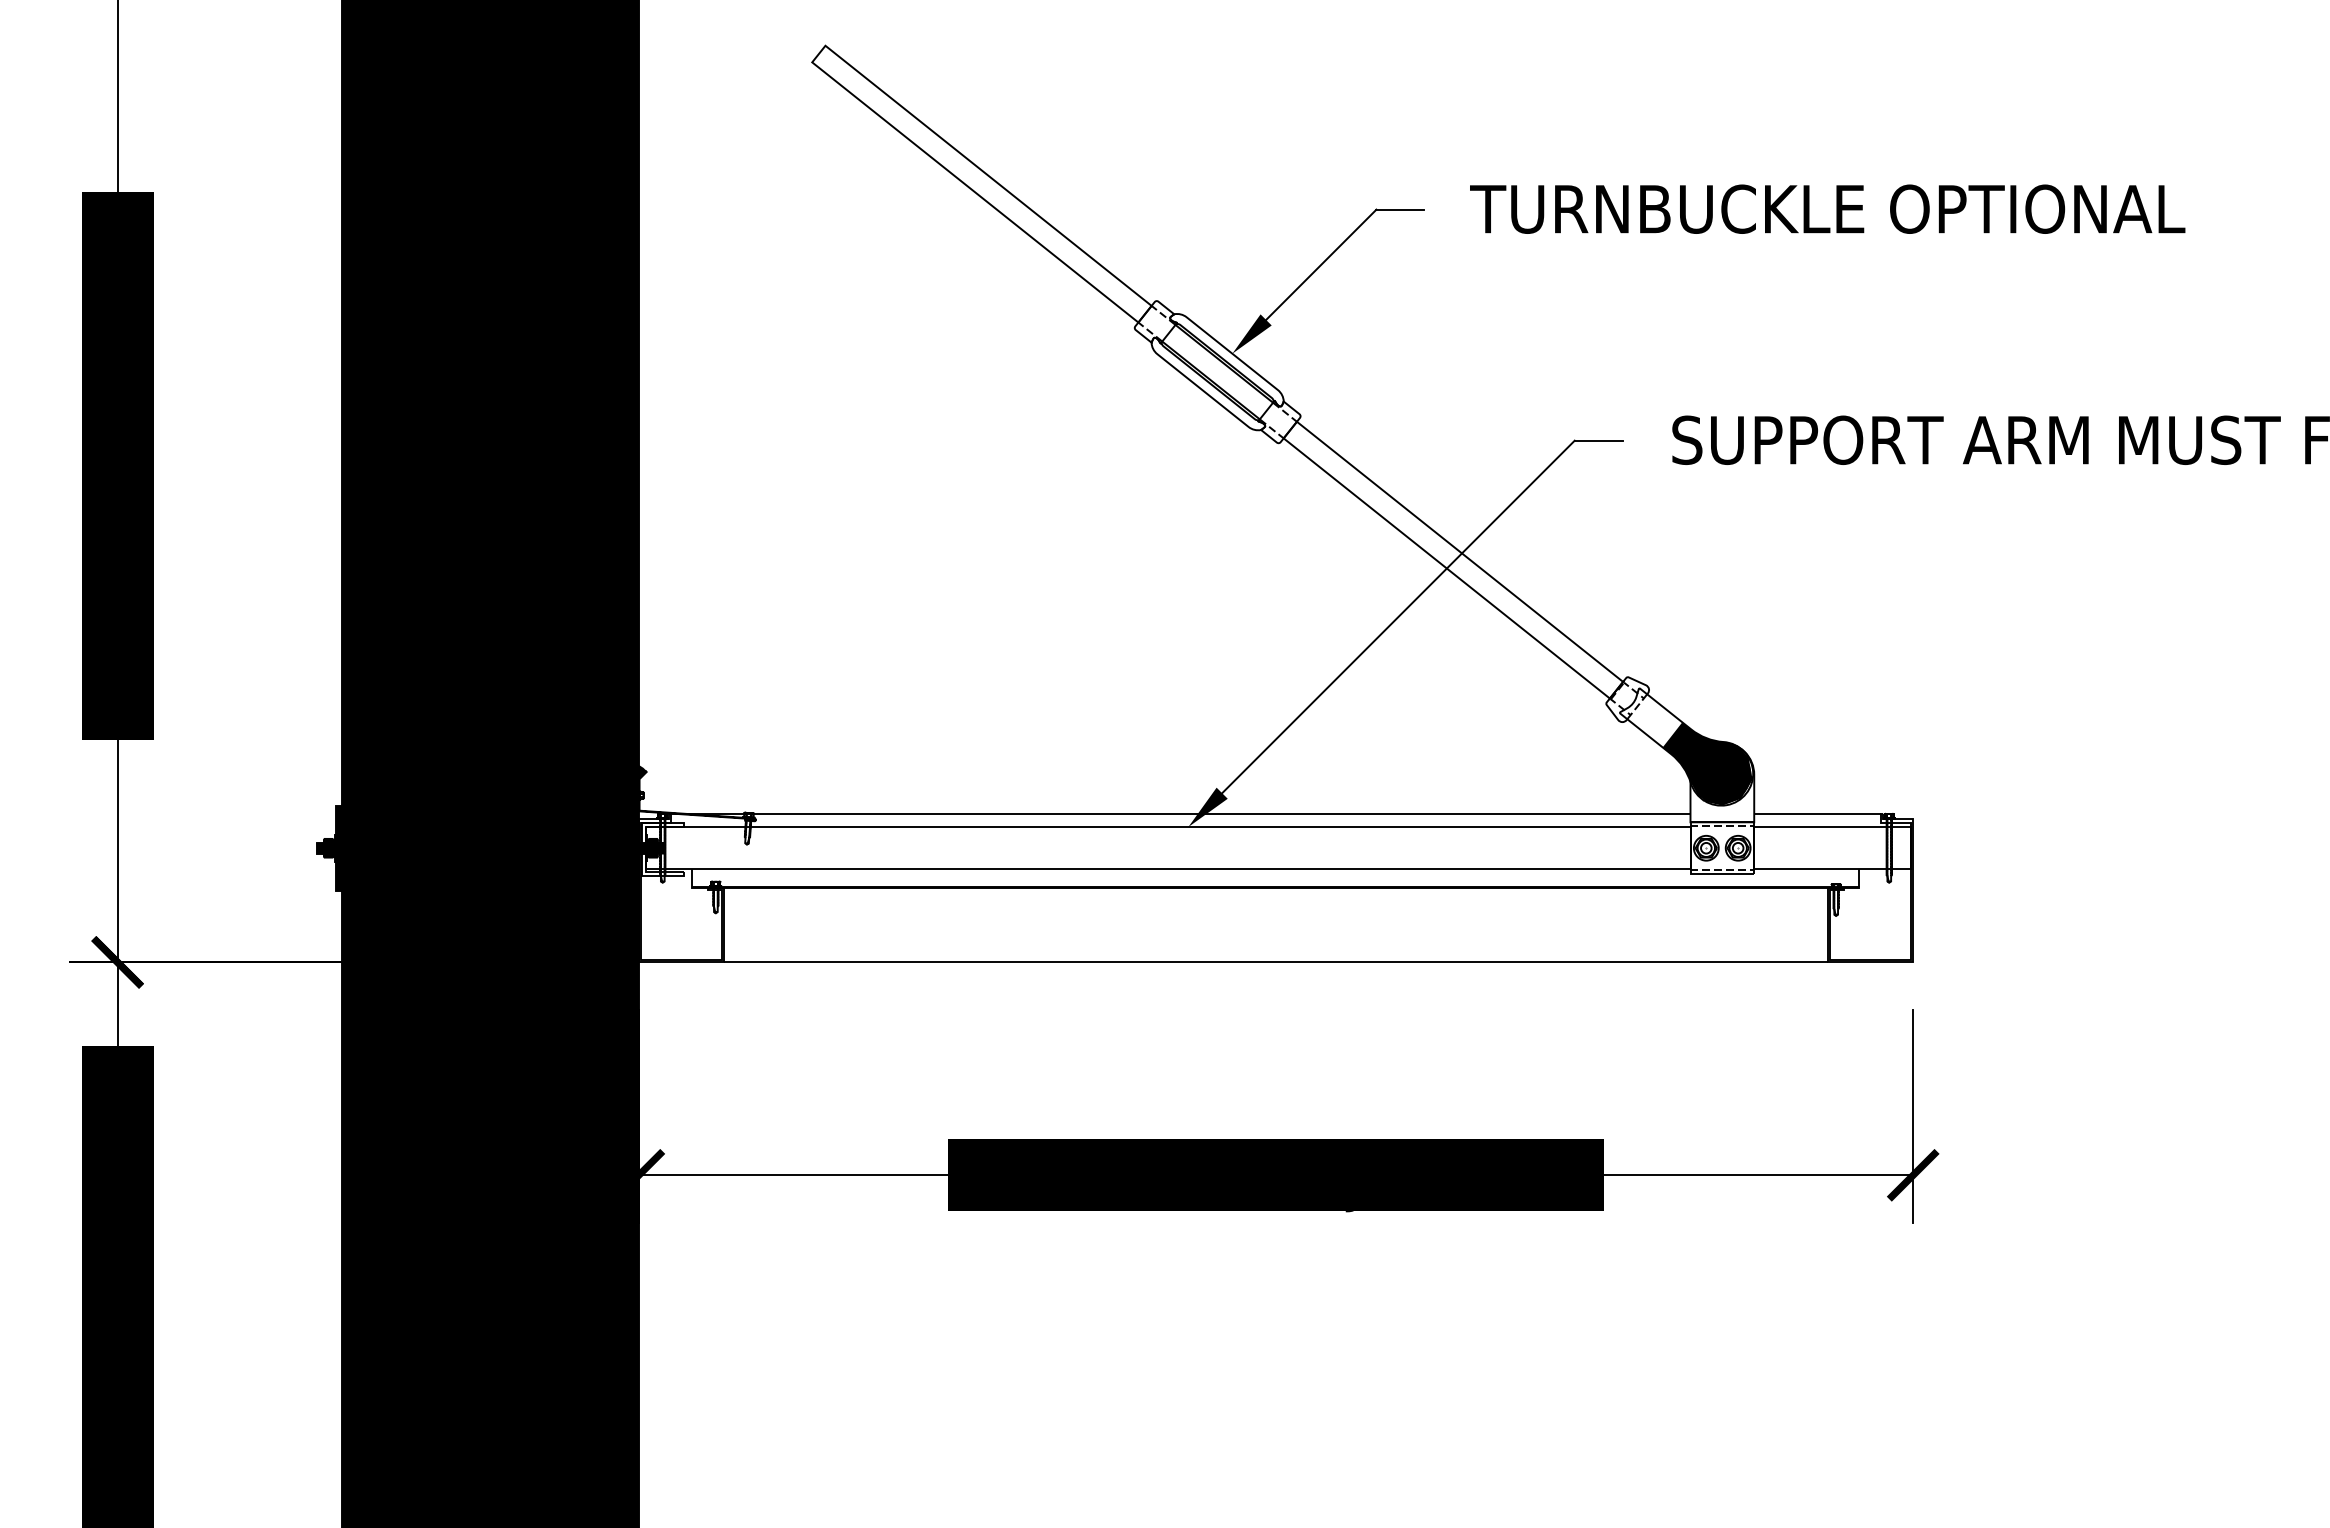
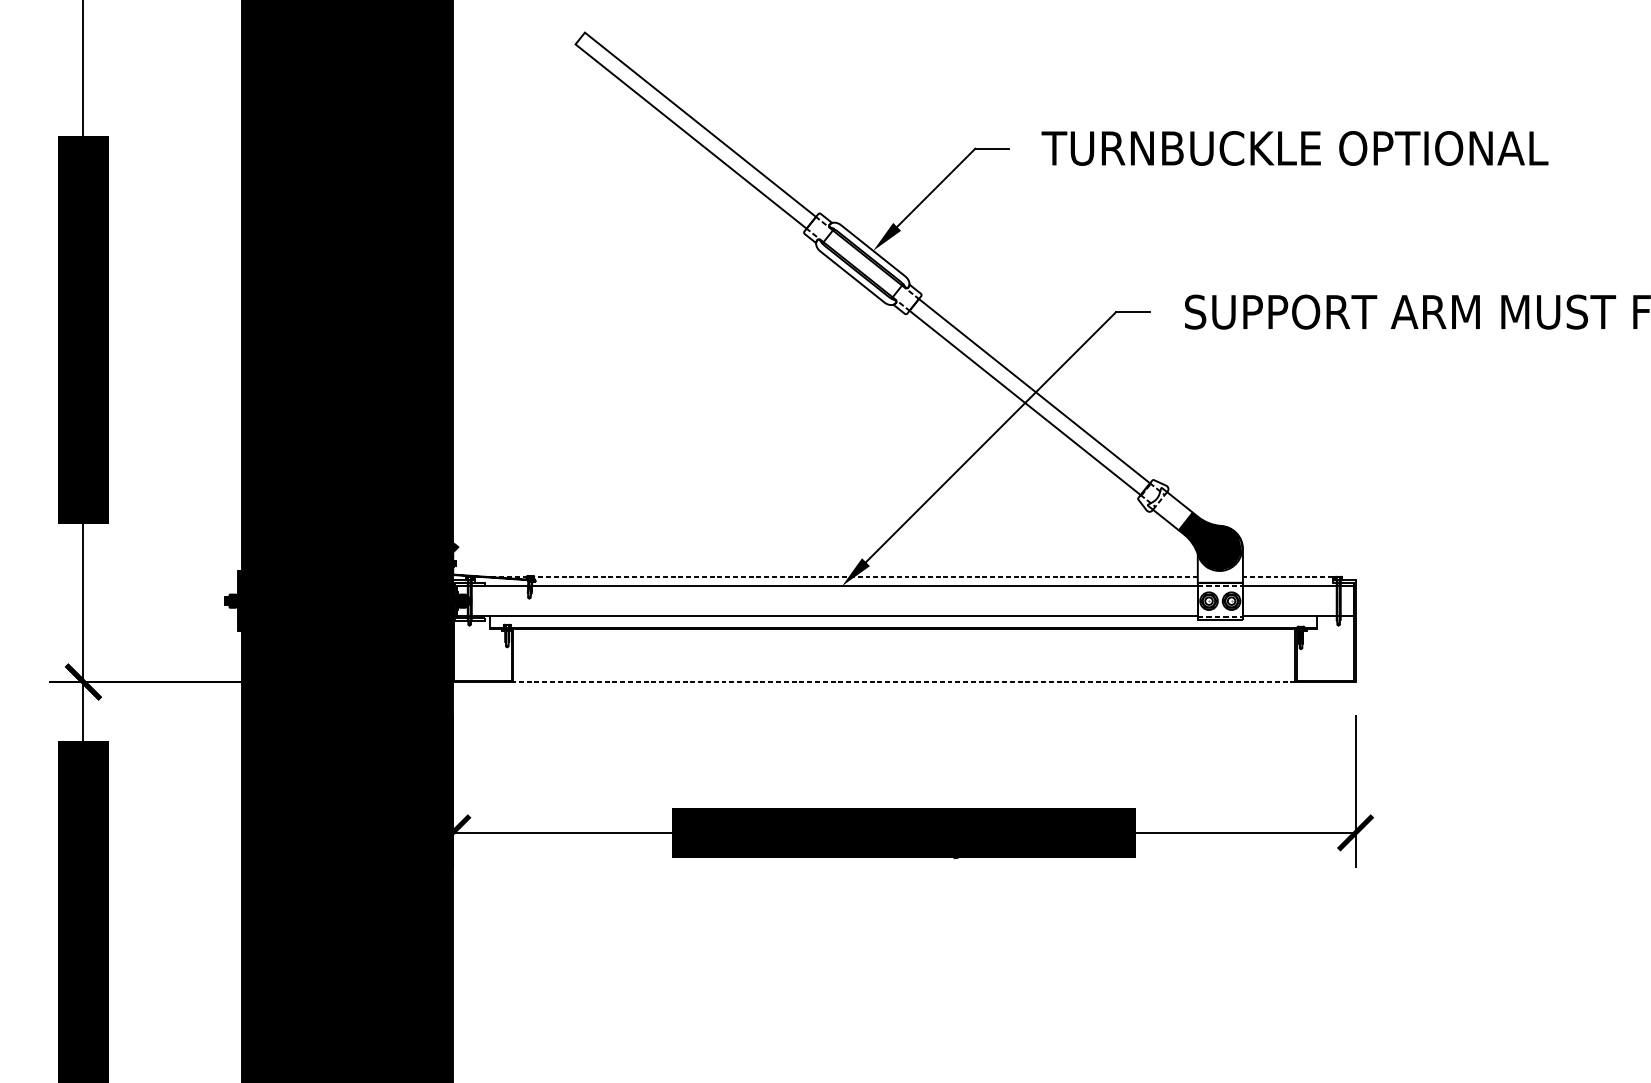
line: (1180, 813) -> (836, 576), solid -> dashed
line: (1817, 813) -> (1287, 576), solid -> dashed
line: (1275, 962) -> (903, 682), solid -> dashed

